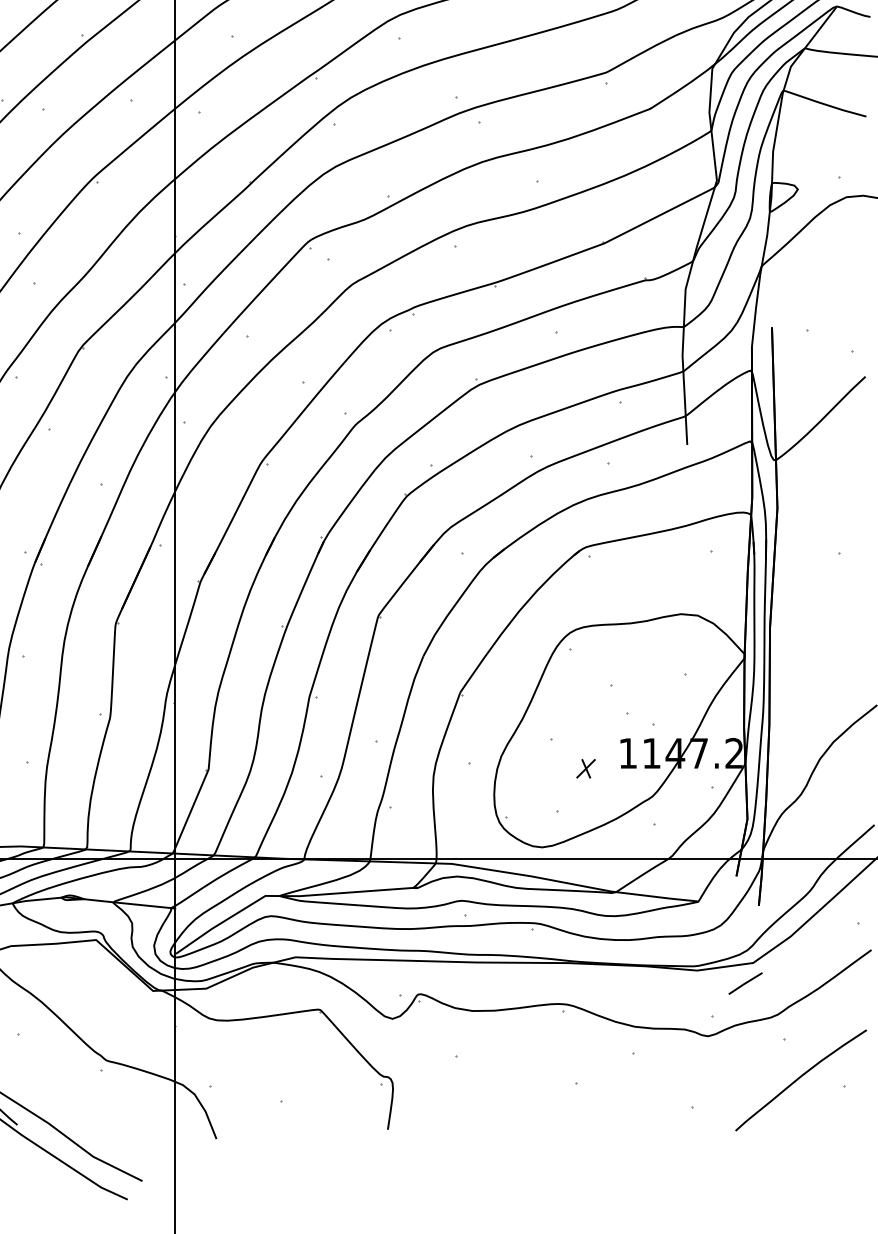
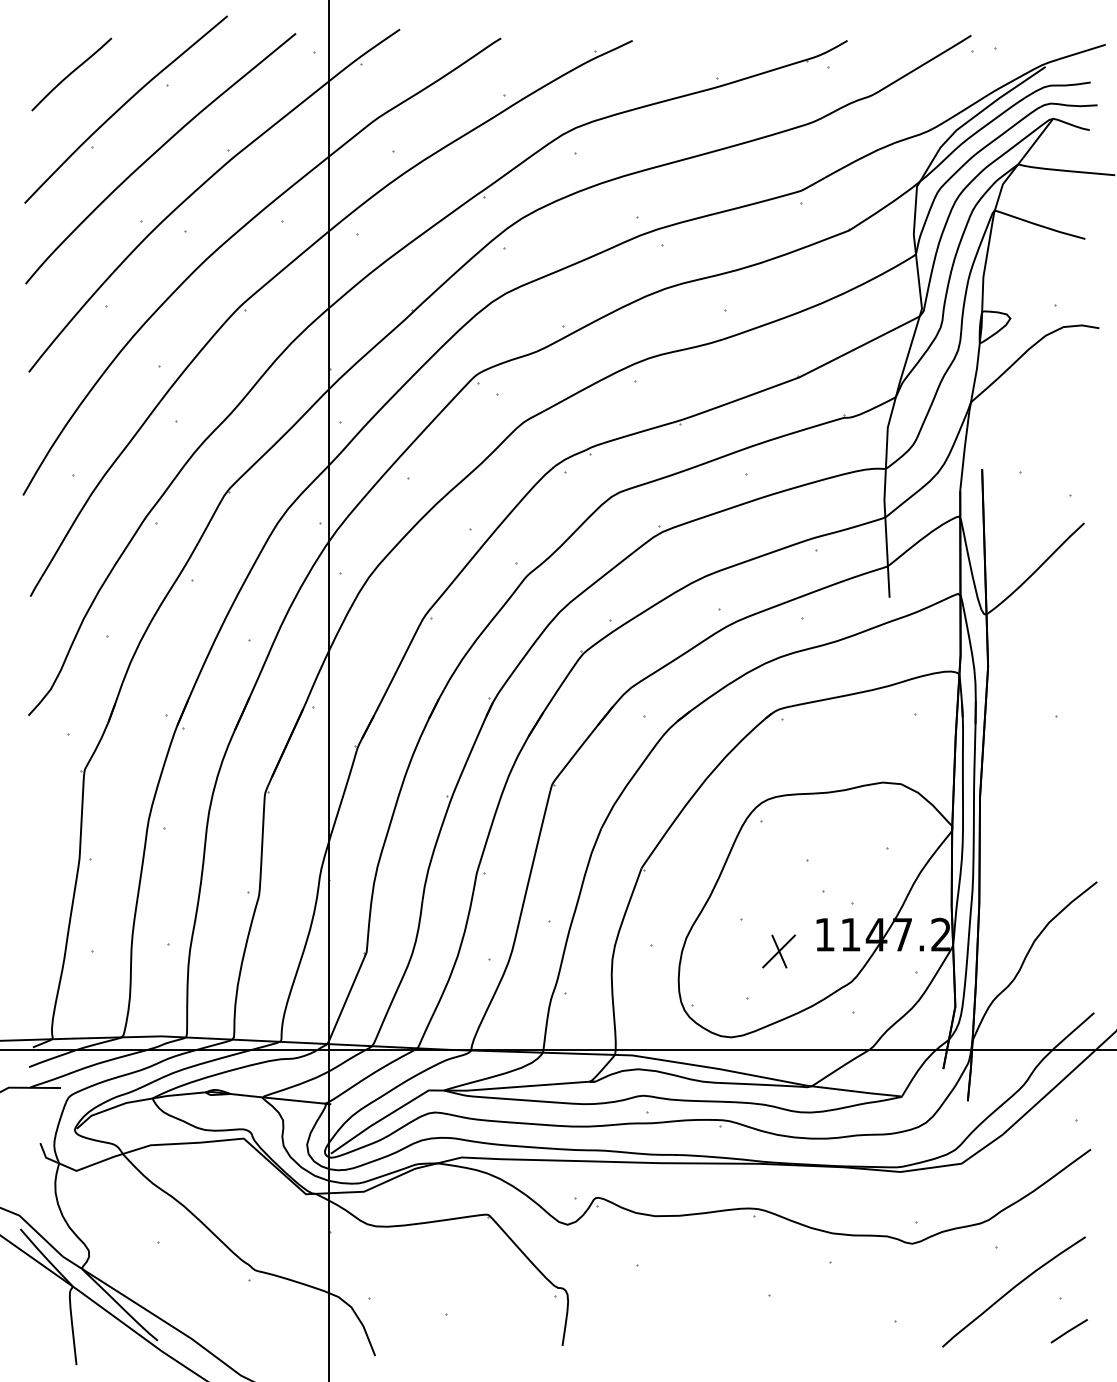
part: (585, 768) -> (778, 951), size x1.67
line: (744, 983) -> (1068, 1331), moved

